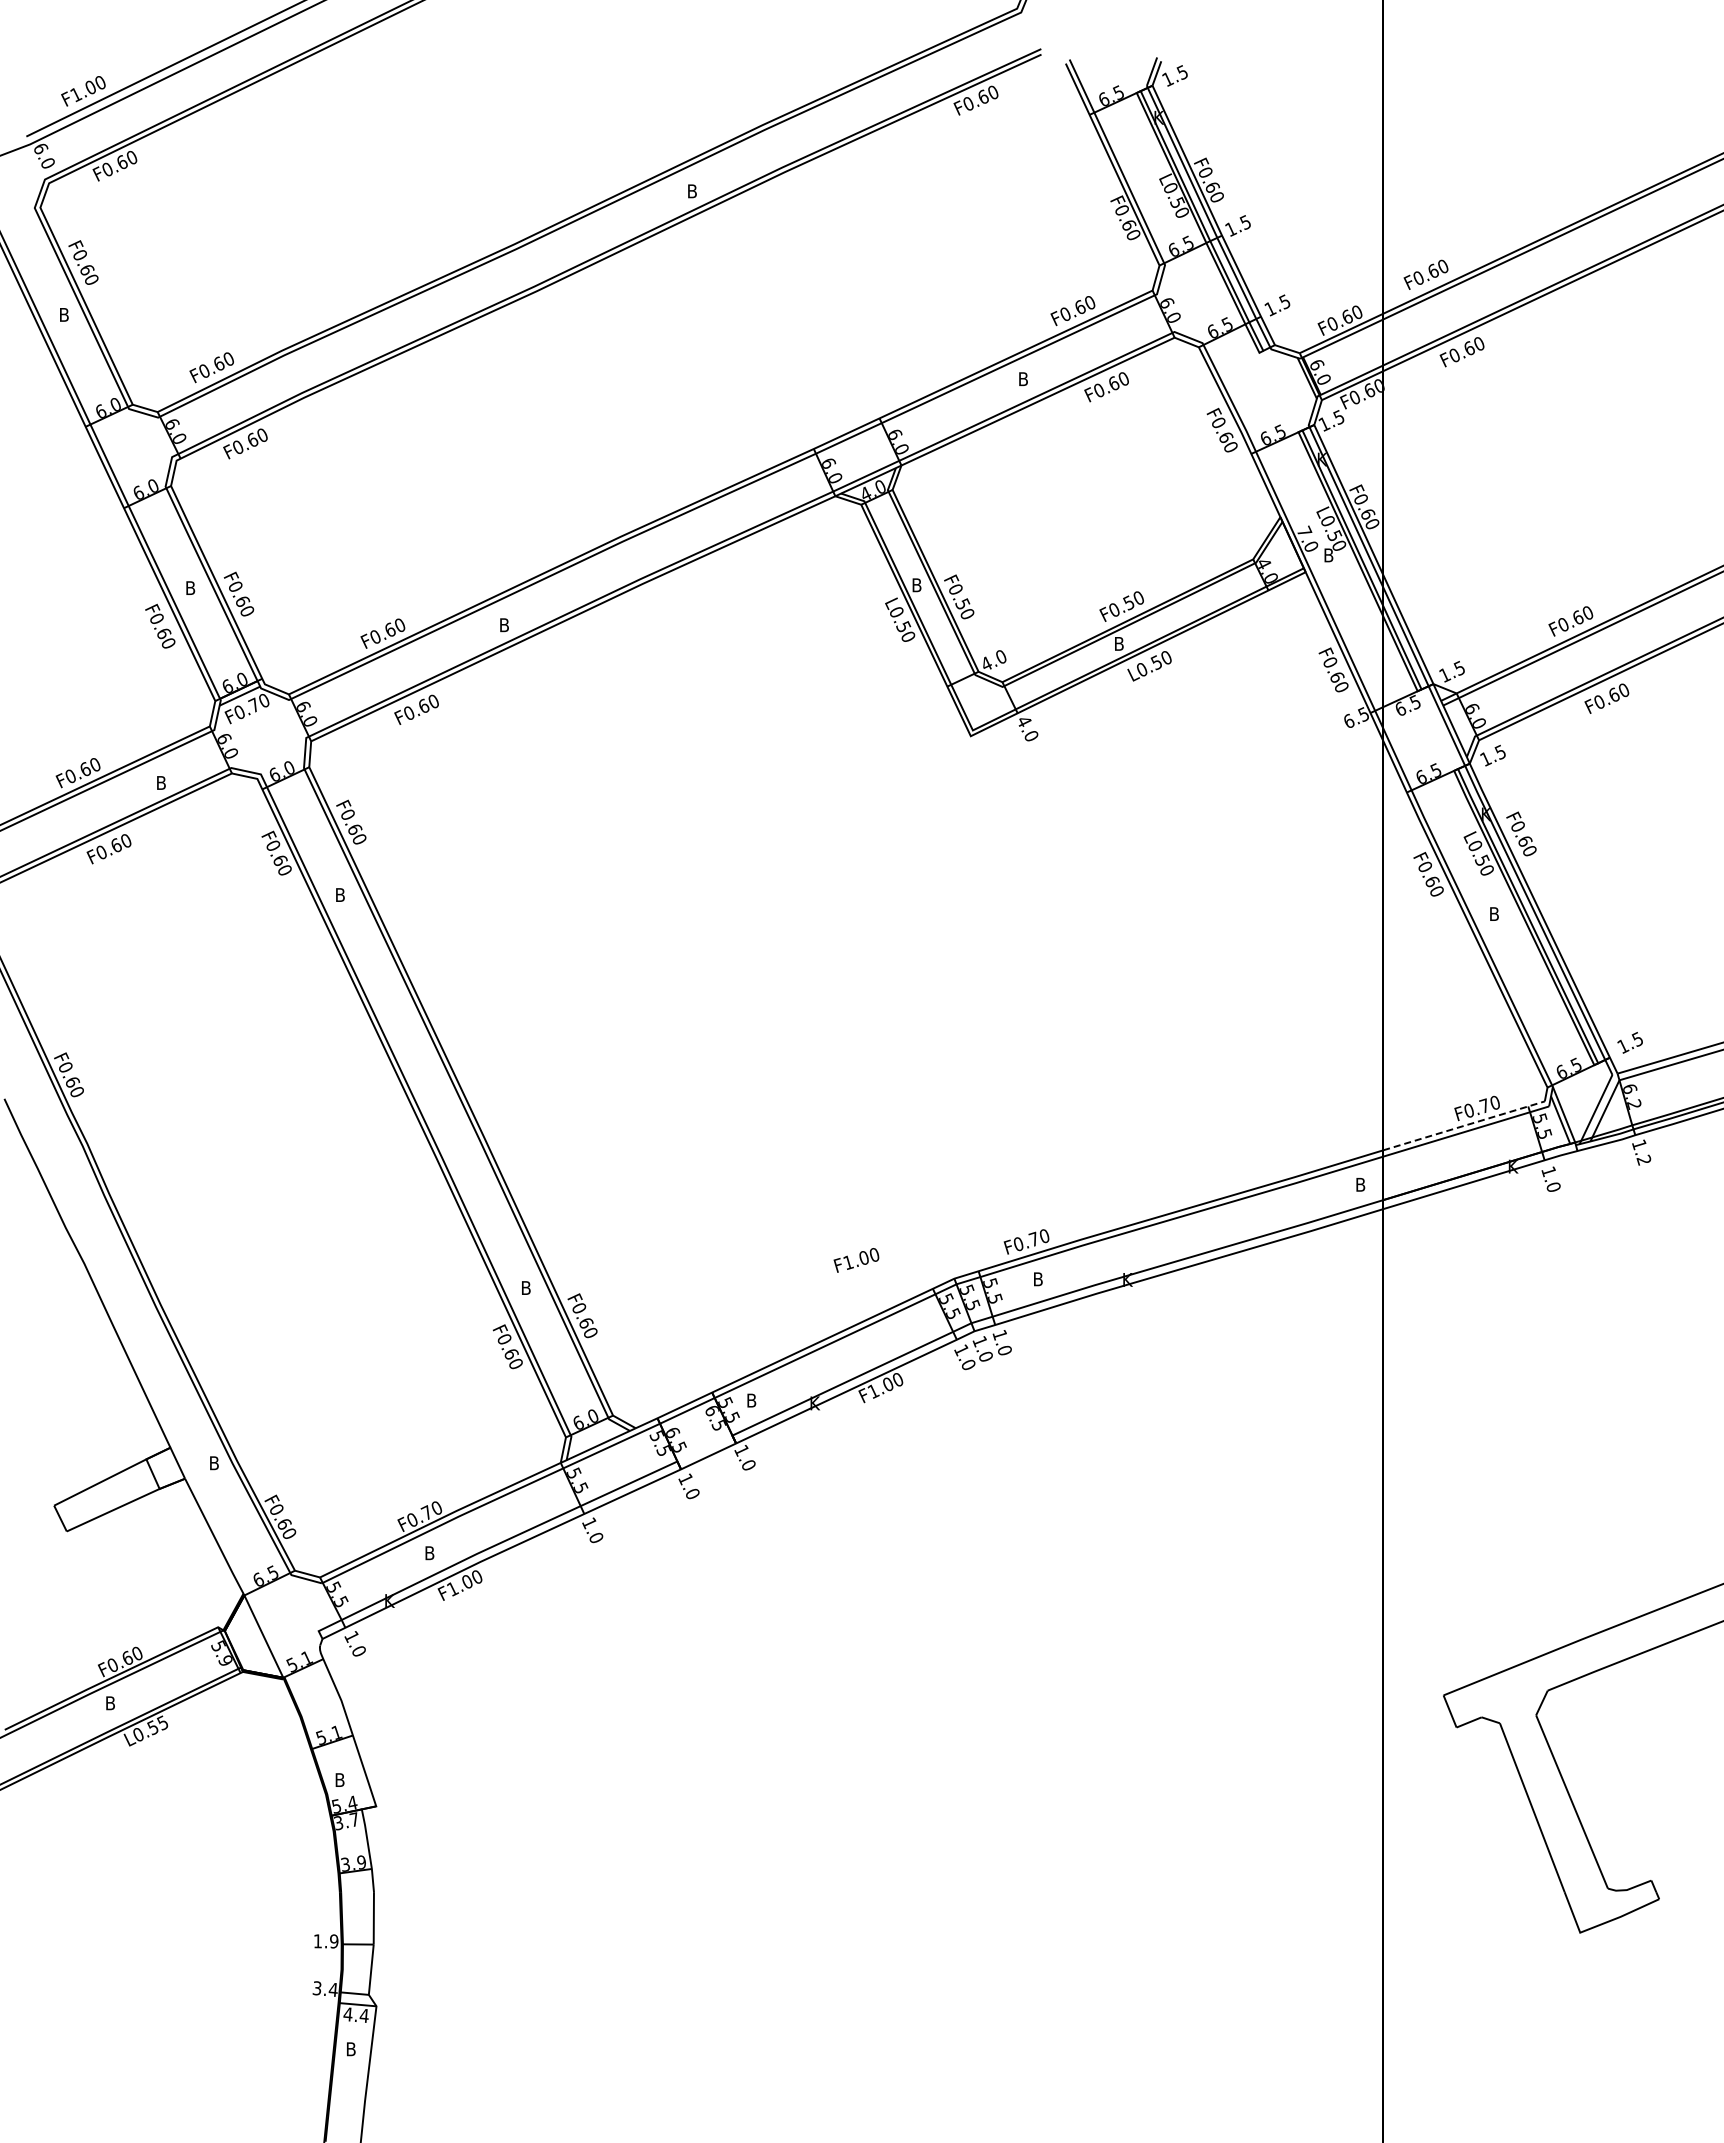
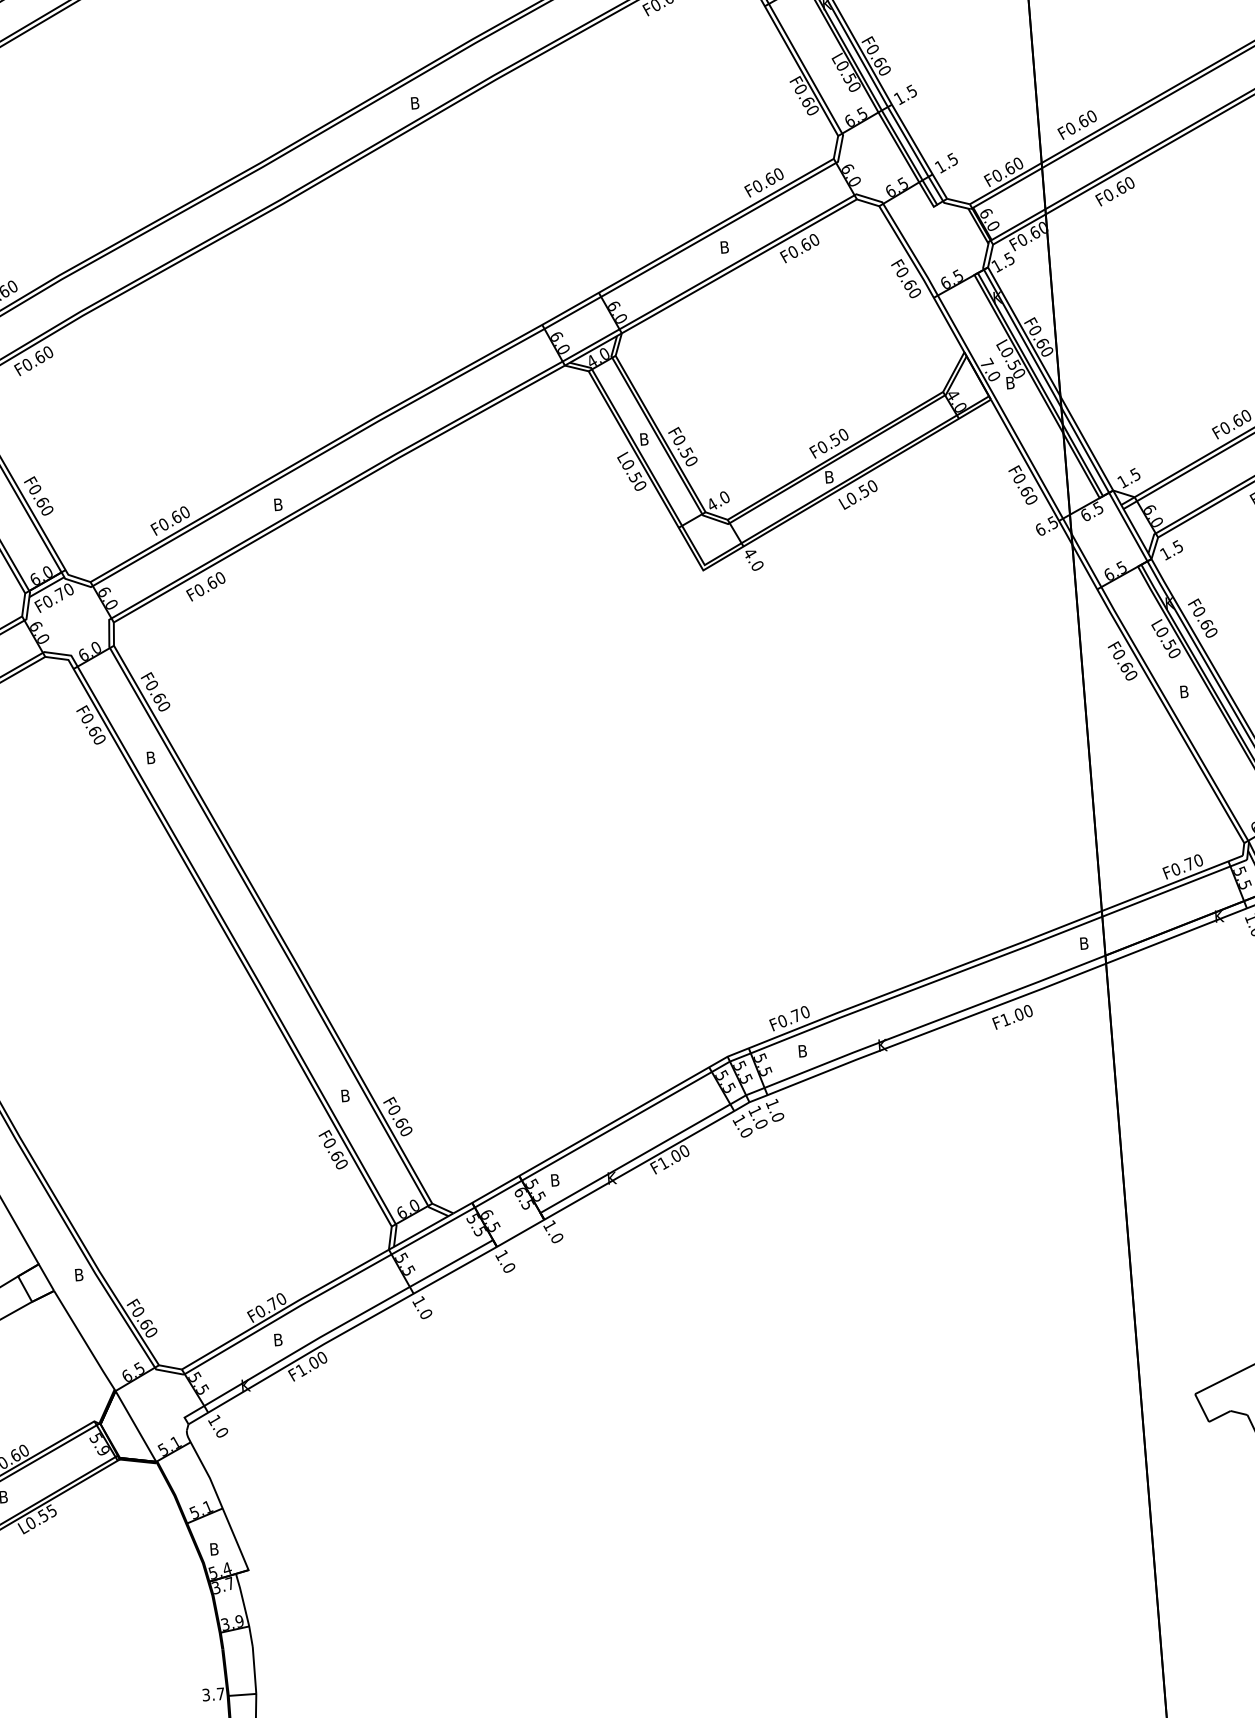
line: (1465, 1125) -> (1173, 882), dashed -> solid
text: (856, 1260) -> (1012, 1017), moved
text: (325, 1941) -> (212, 1694), 1.9 -> 3.7

